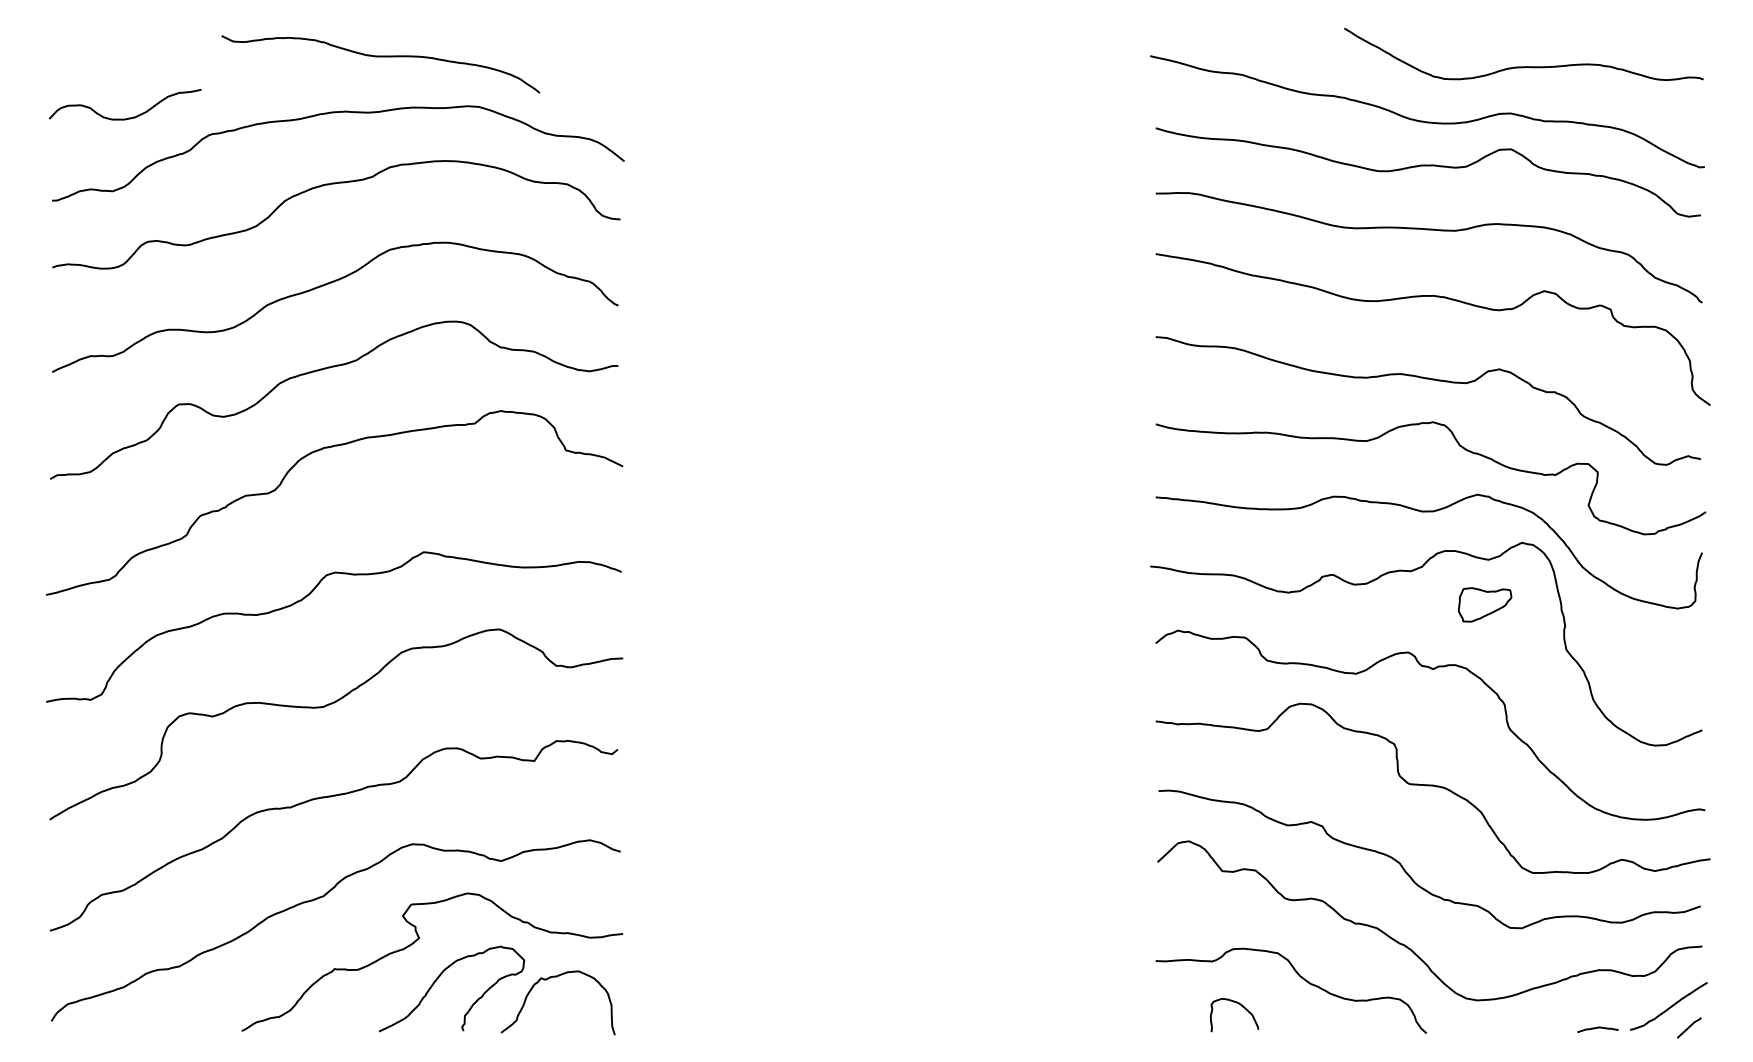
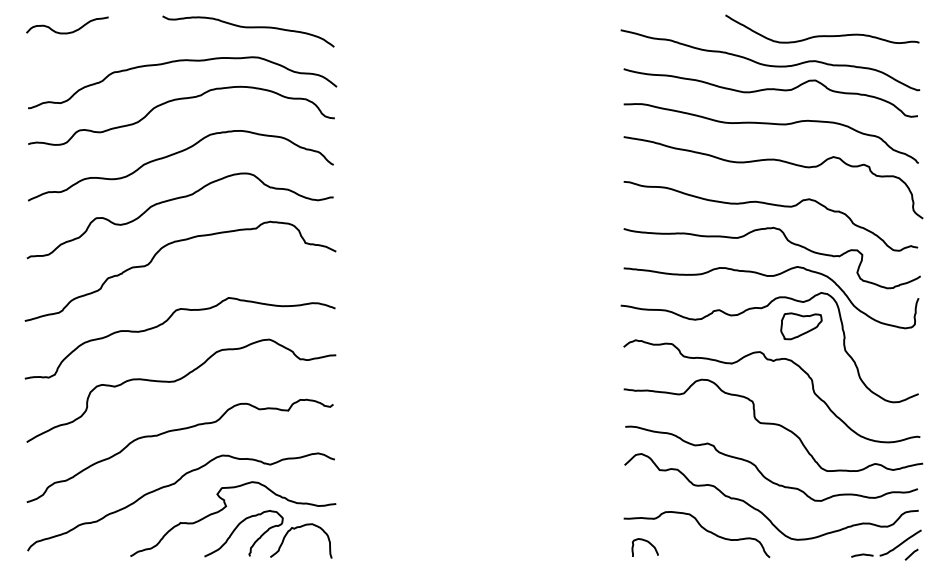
curve: (380, 58) -> (248, 28), moved
curve: (130, 115) -> (70, 31), moved
part: (1485, 605) -> (801, 326), size x1.43
curve: (1240, 1007) -> (648, 543), moved

